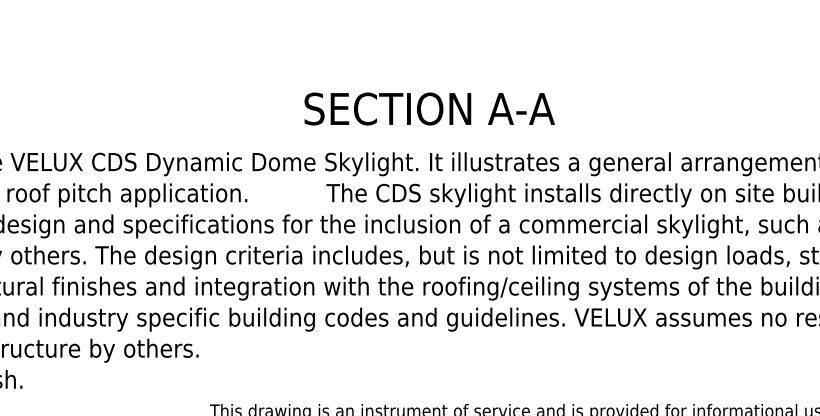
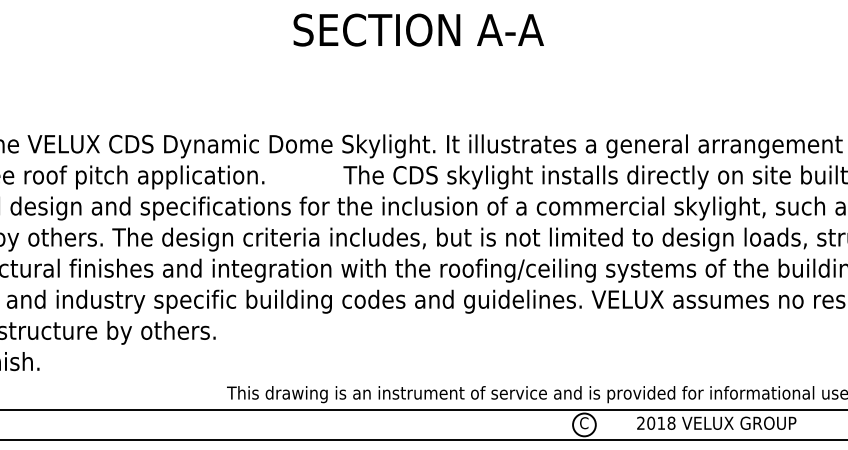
text: (429, 108) -> (418, 29), moved

